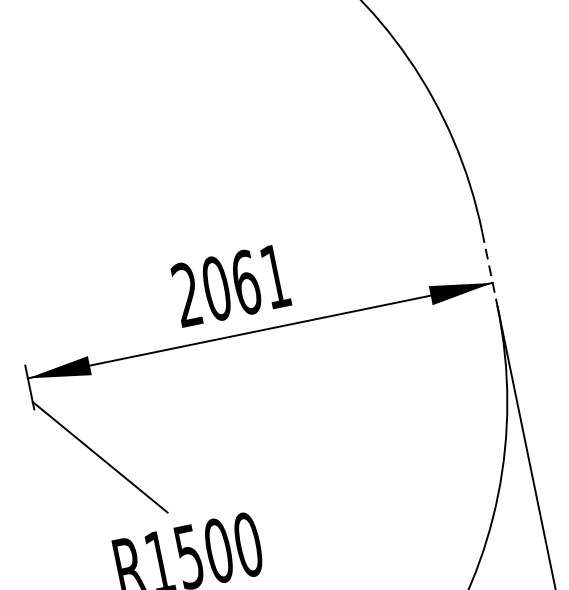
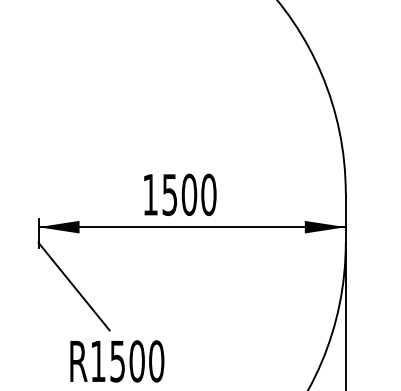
line: (489, 269) -> (345, 218), dashed -> solid
text: (230, 285) -> (179, 194), 2061 -> 1500

